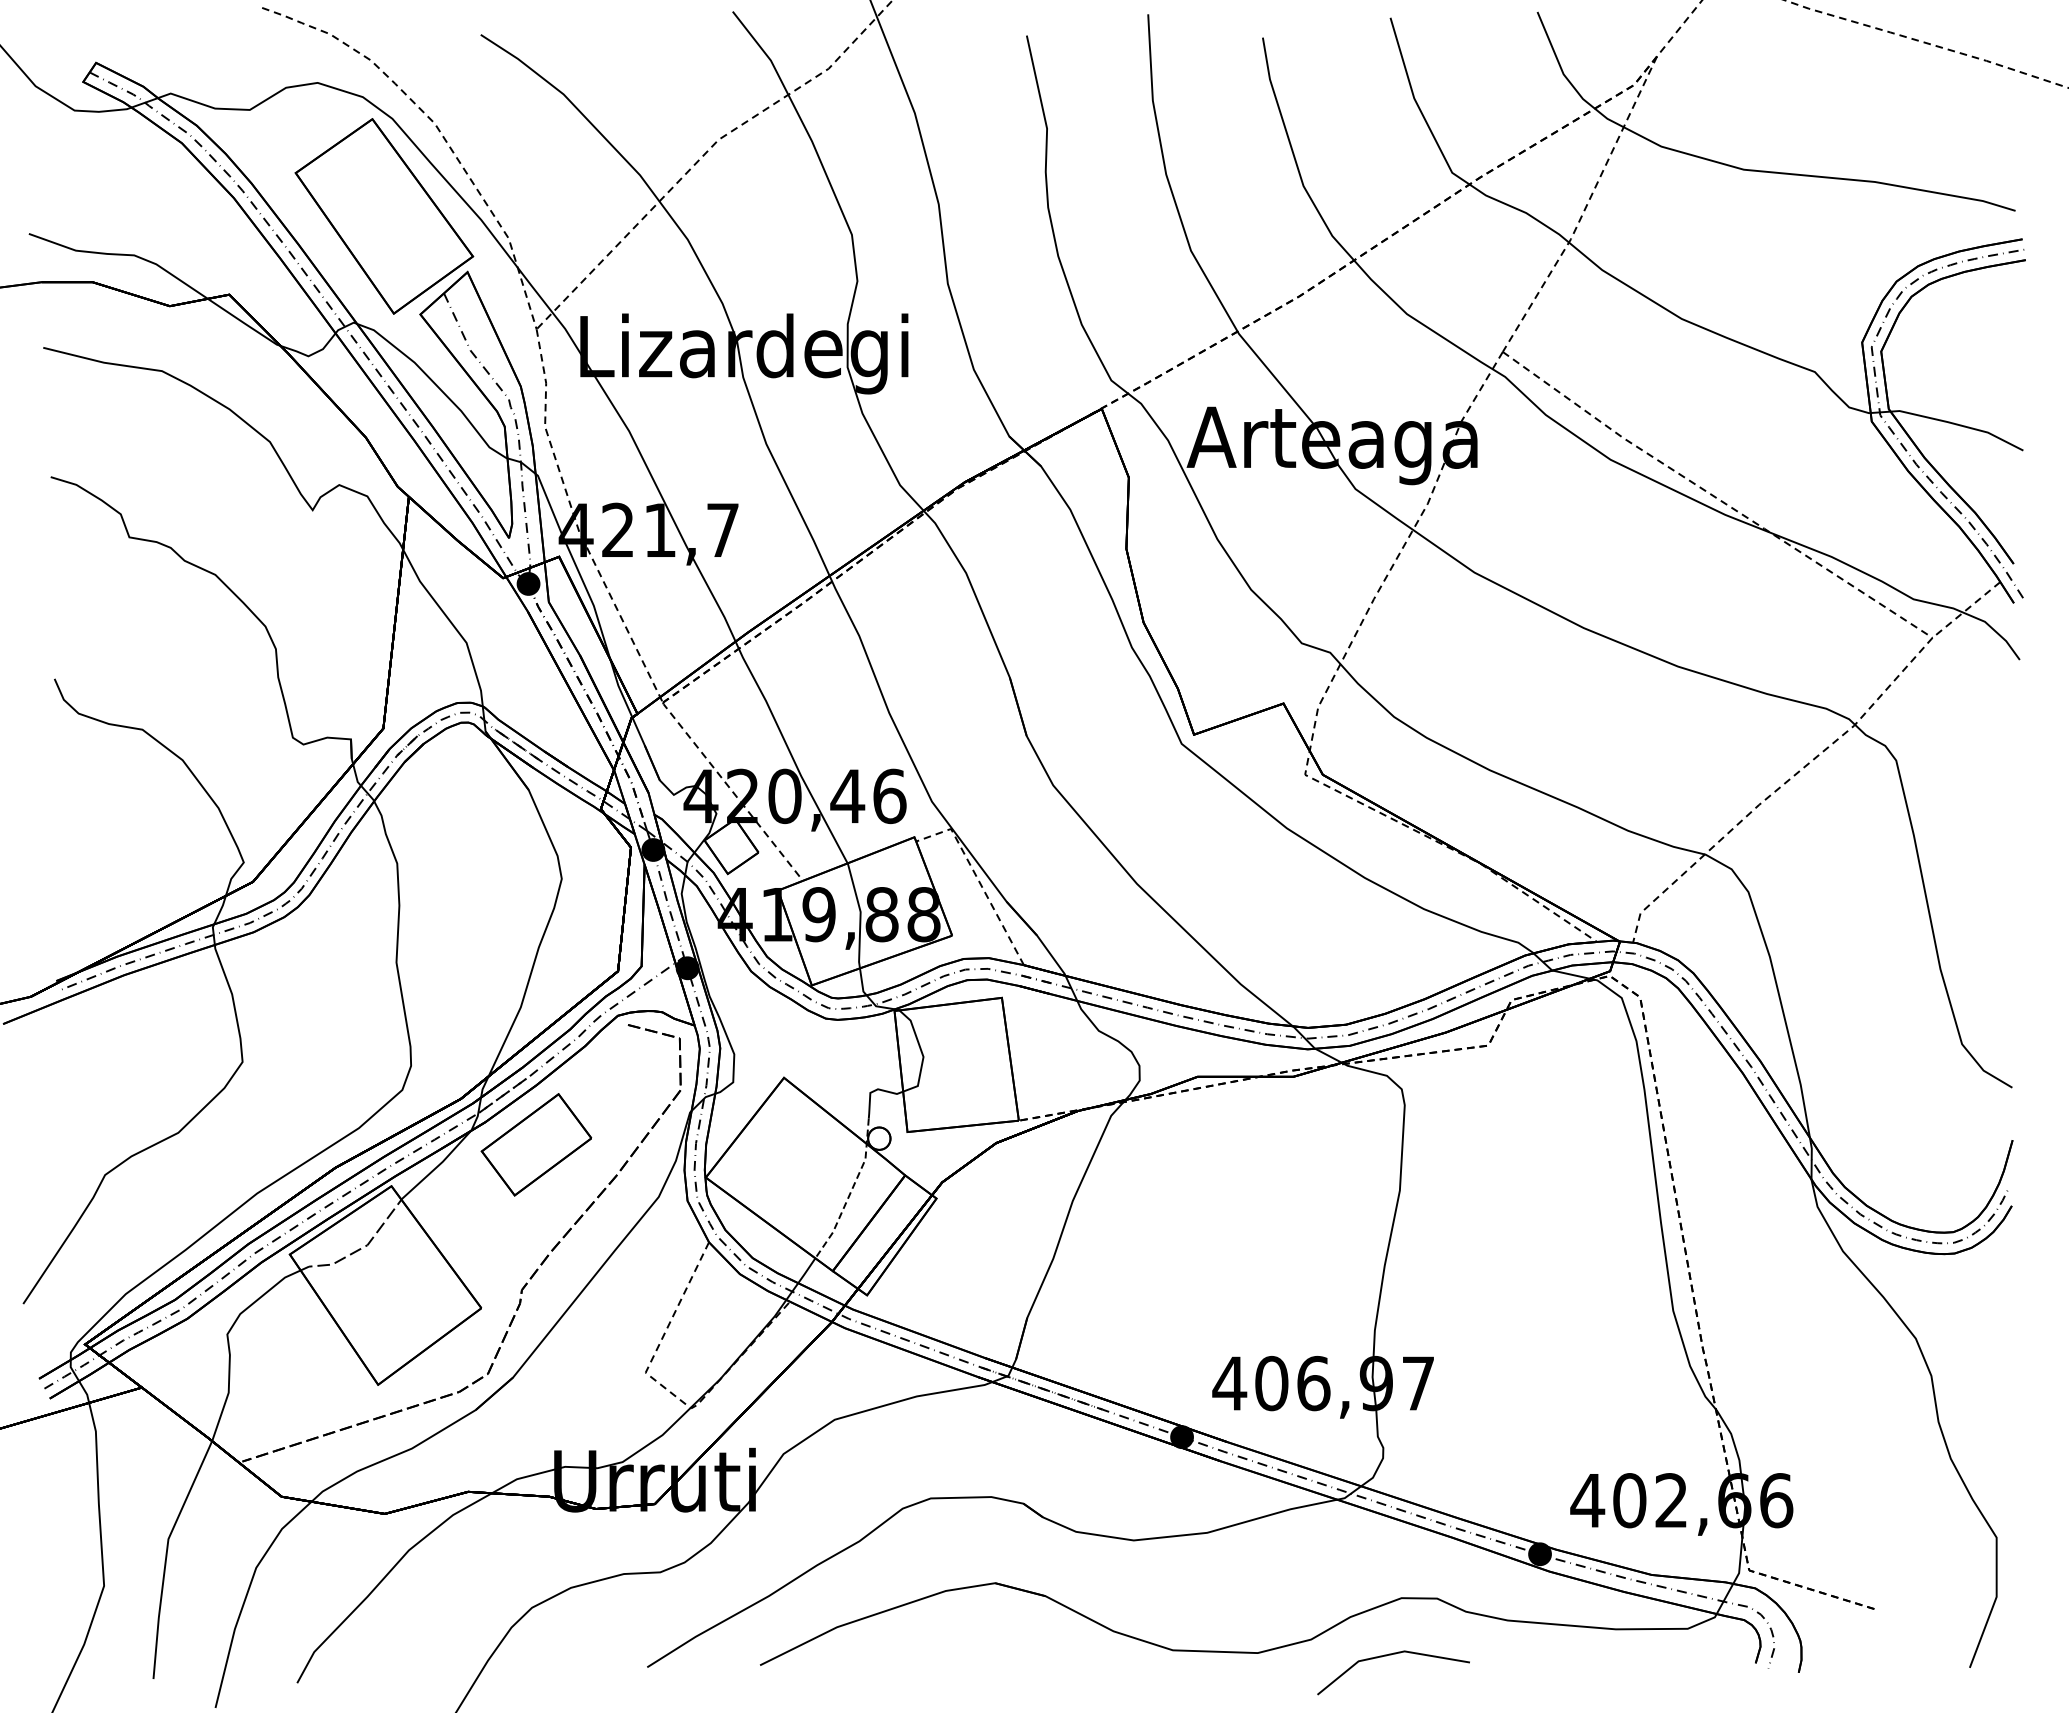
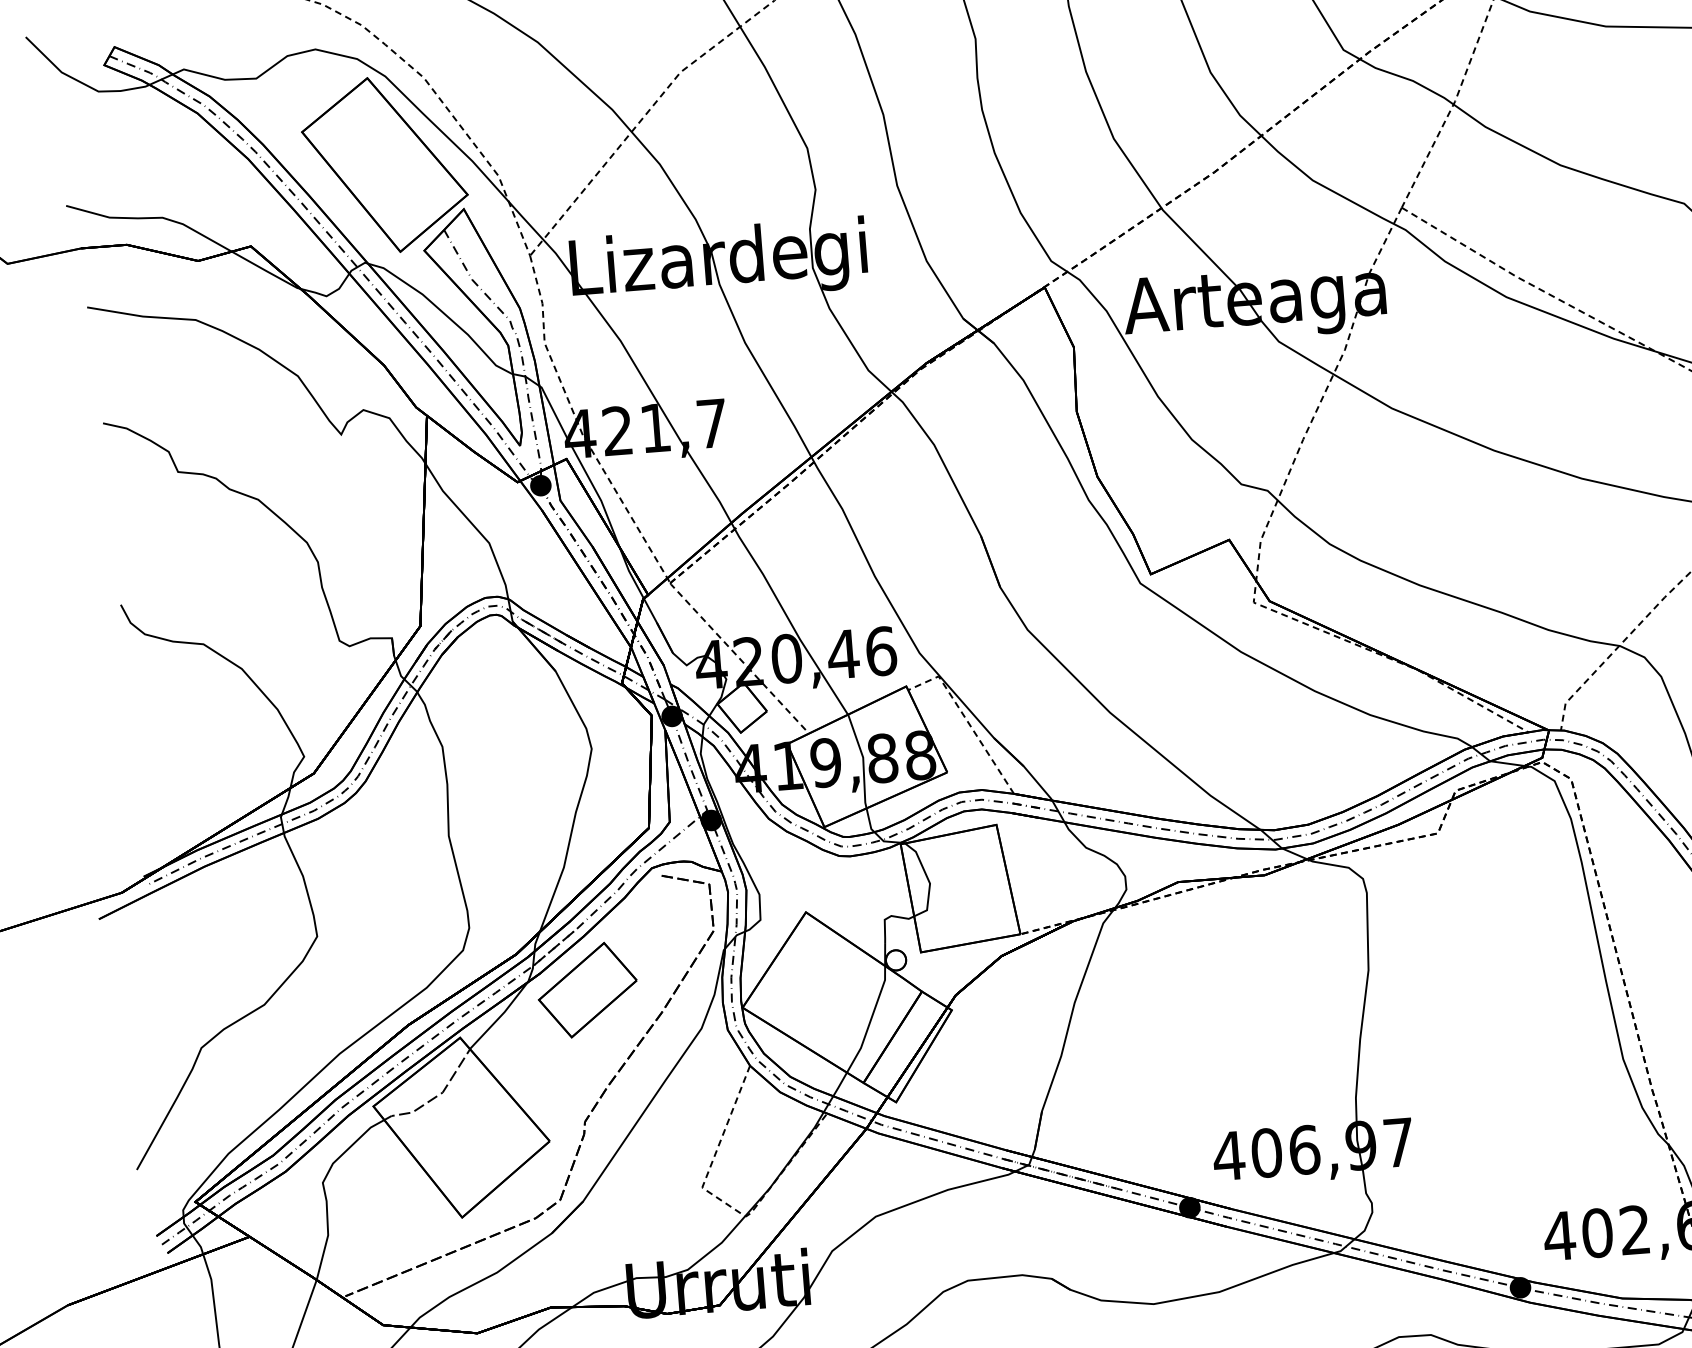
line: (850, 1192) -> (873, 1010), dashed -> solid

